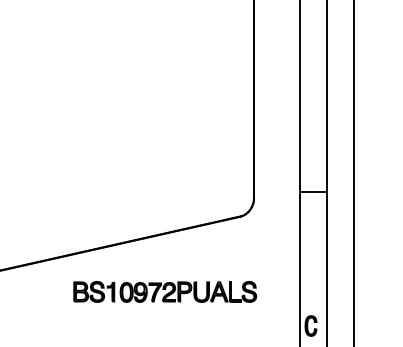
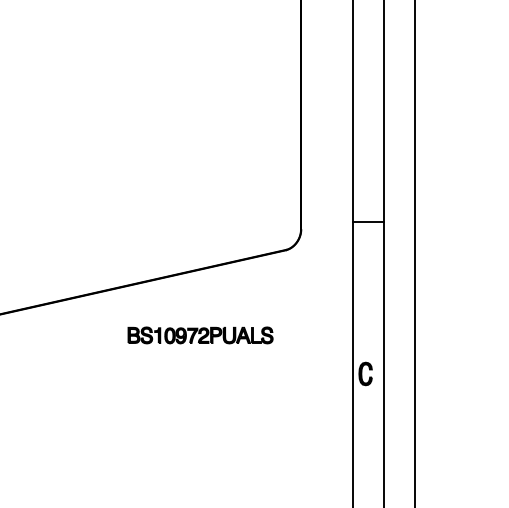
part: (165, 292) -> (200, 335), size x0.7

